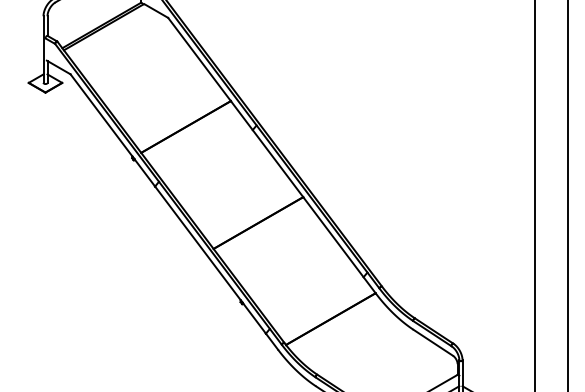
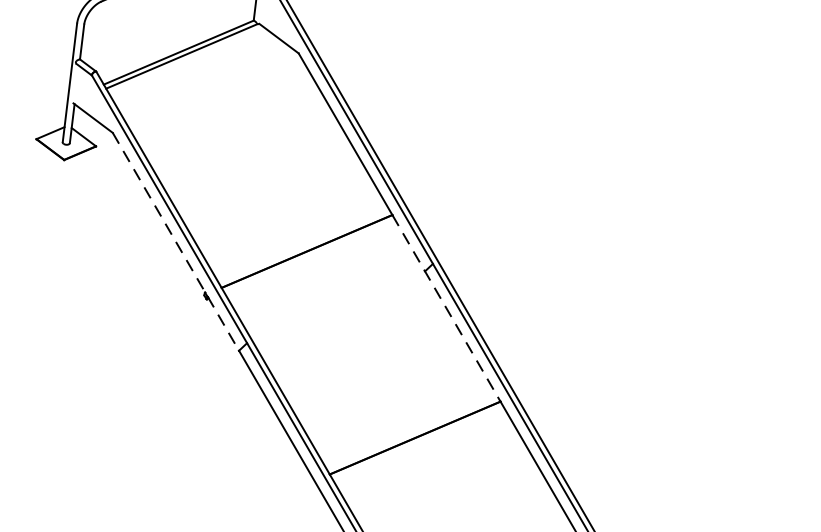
line: (113, 130) -> (177, 242), solid -> dashed
line: (267, 149) -> (447, 309), solid -> dashed

